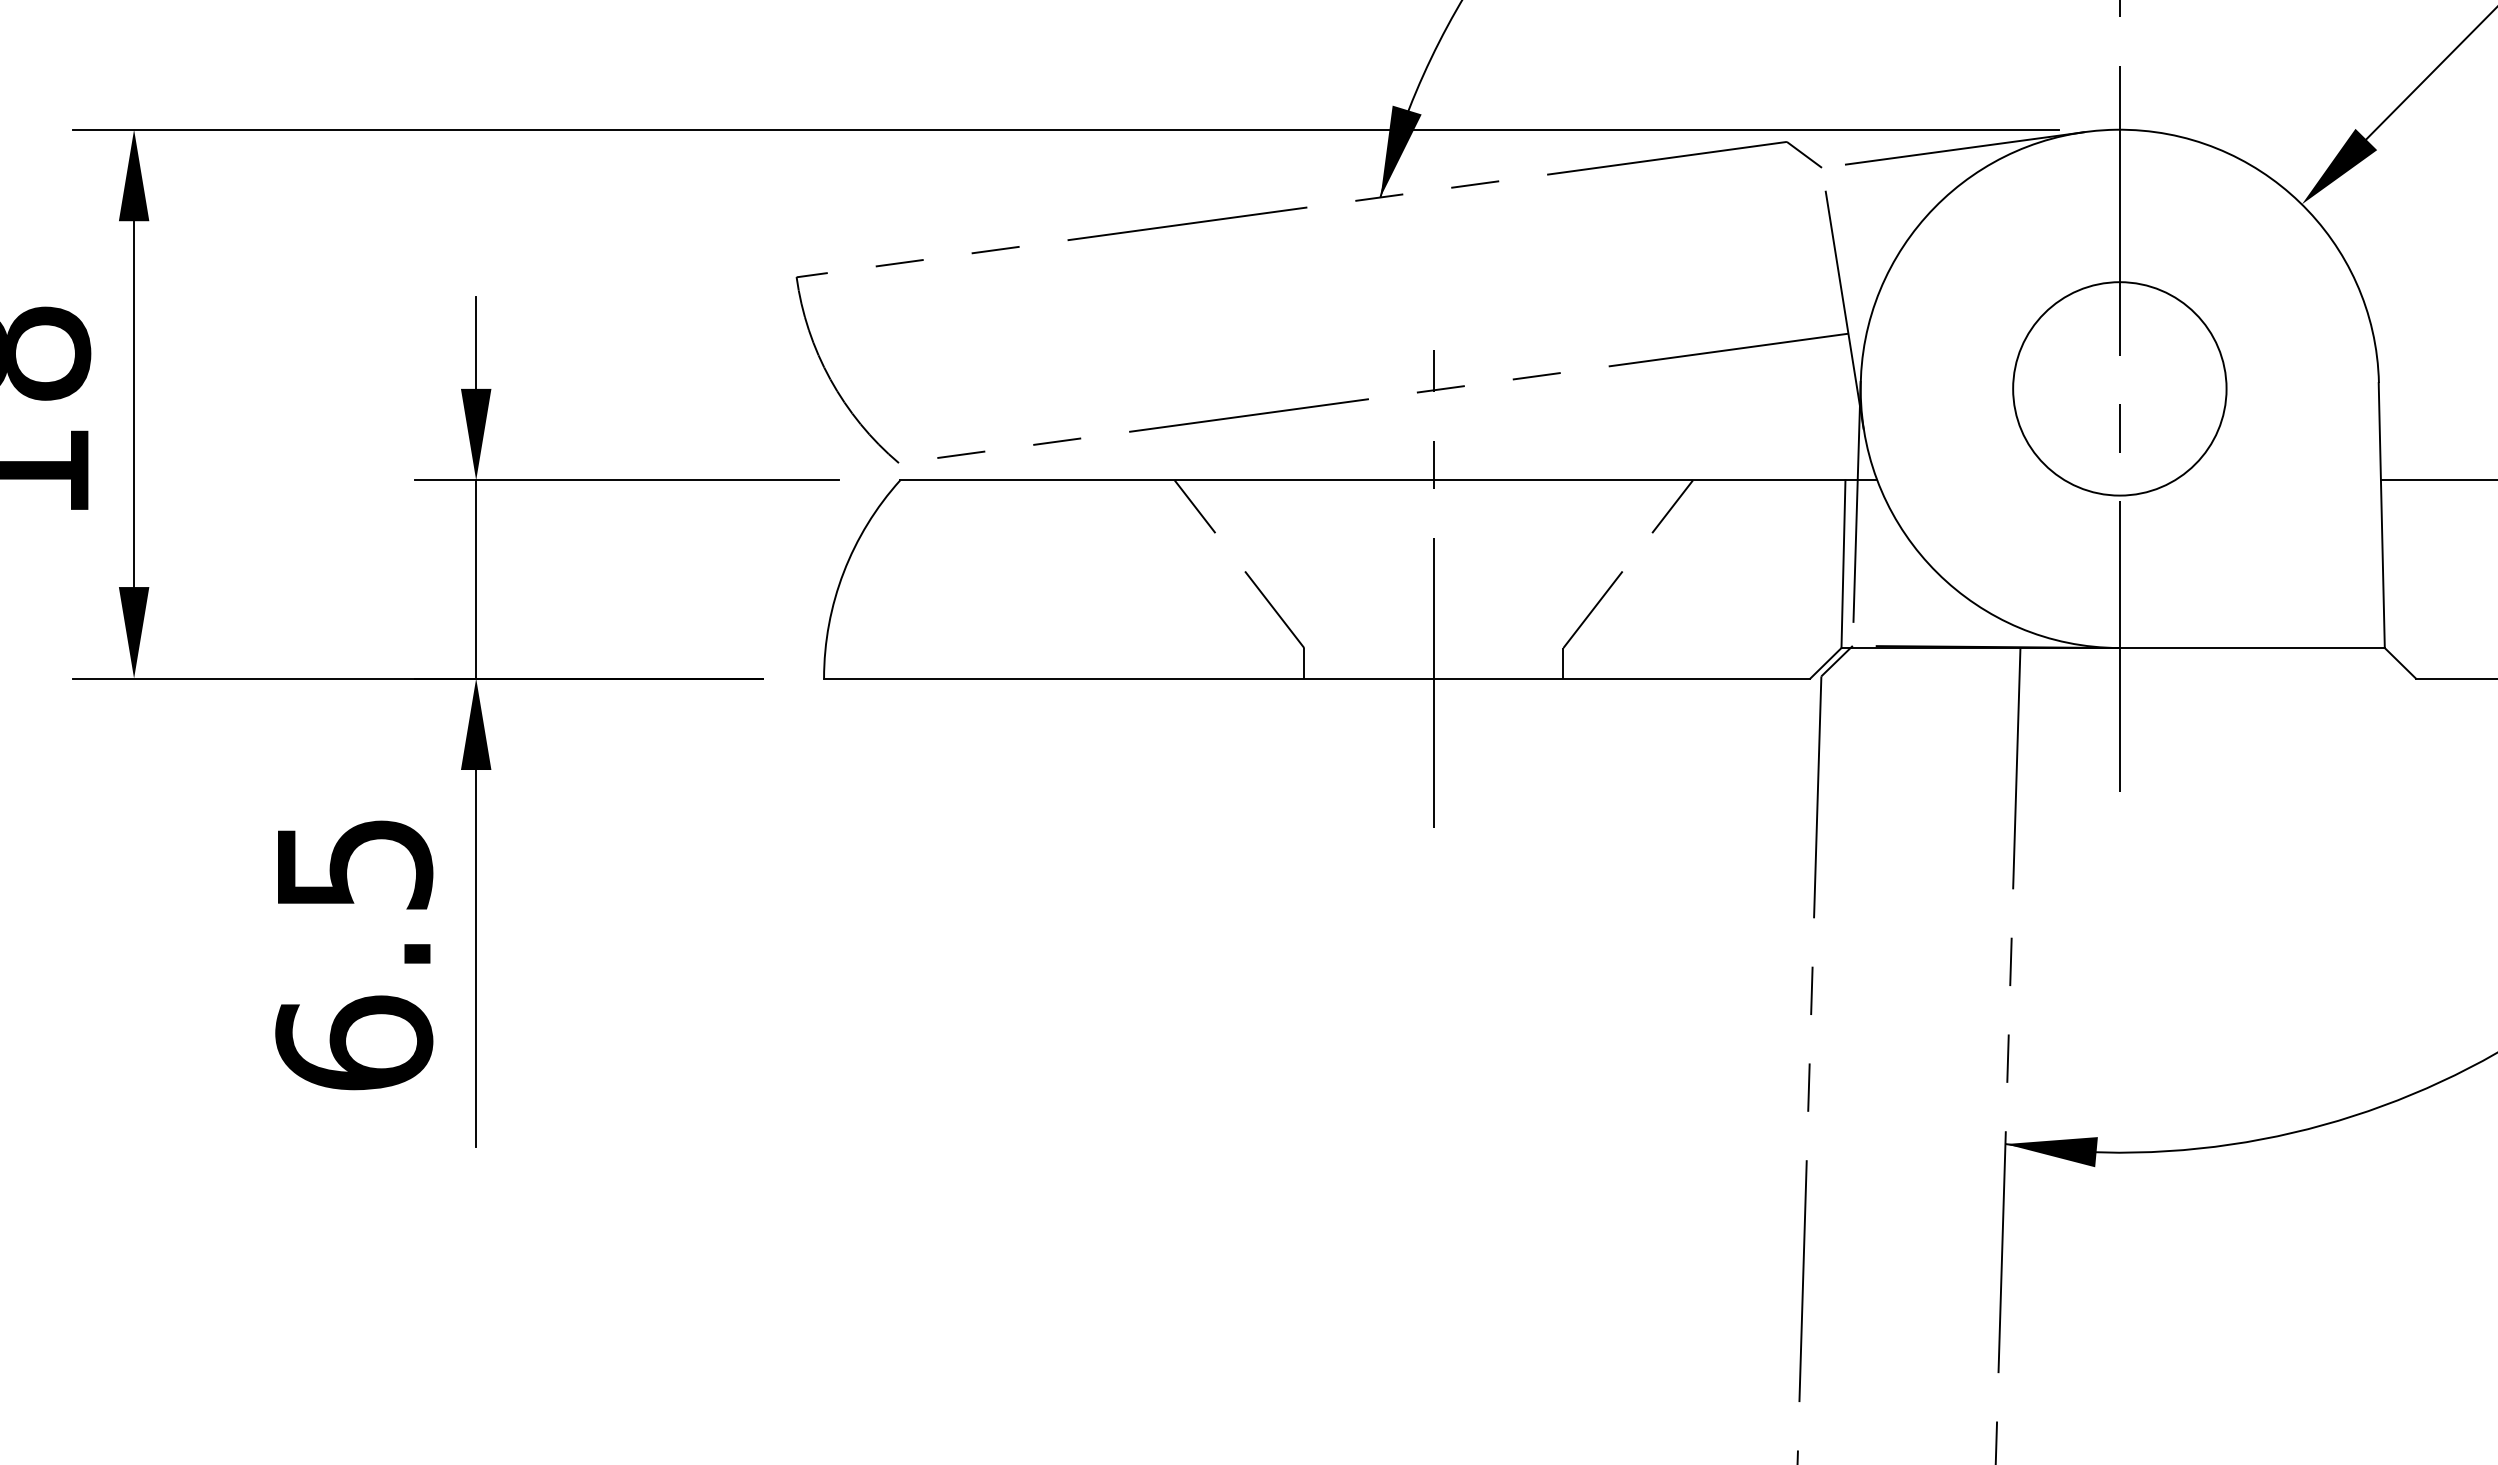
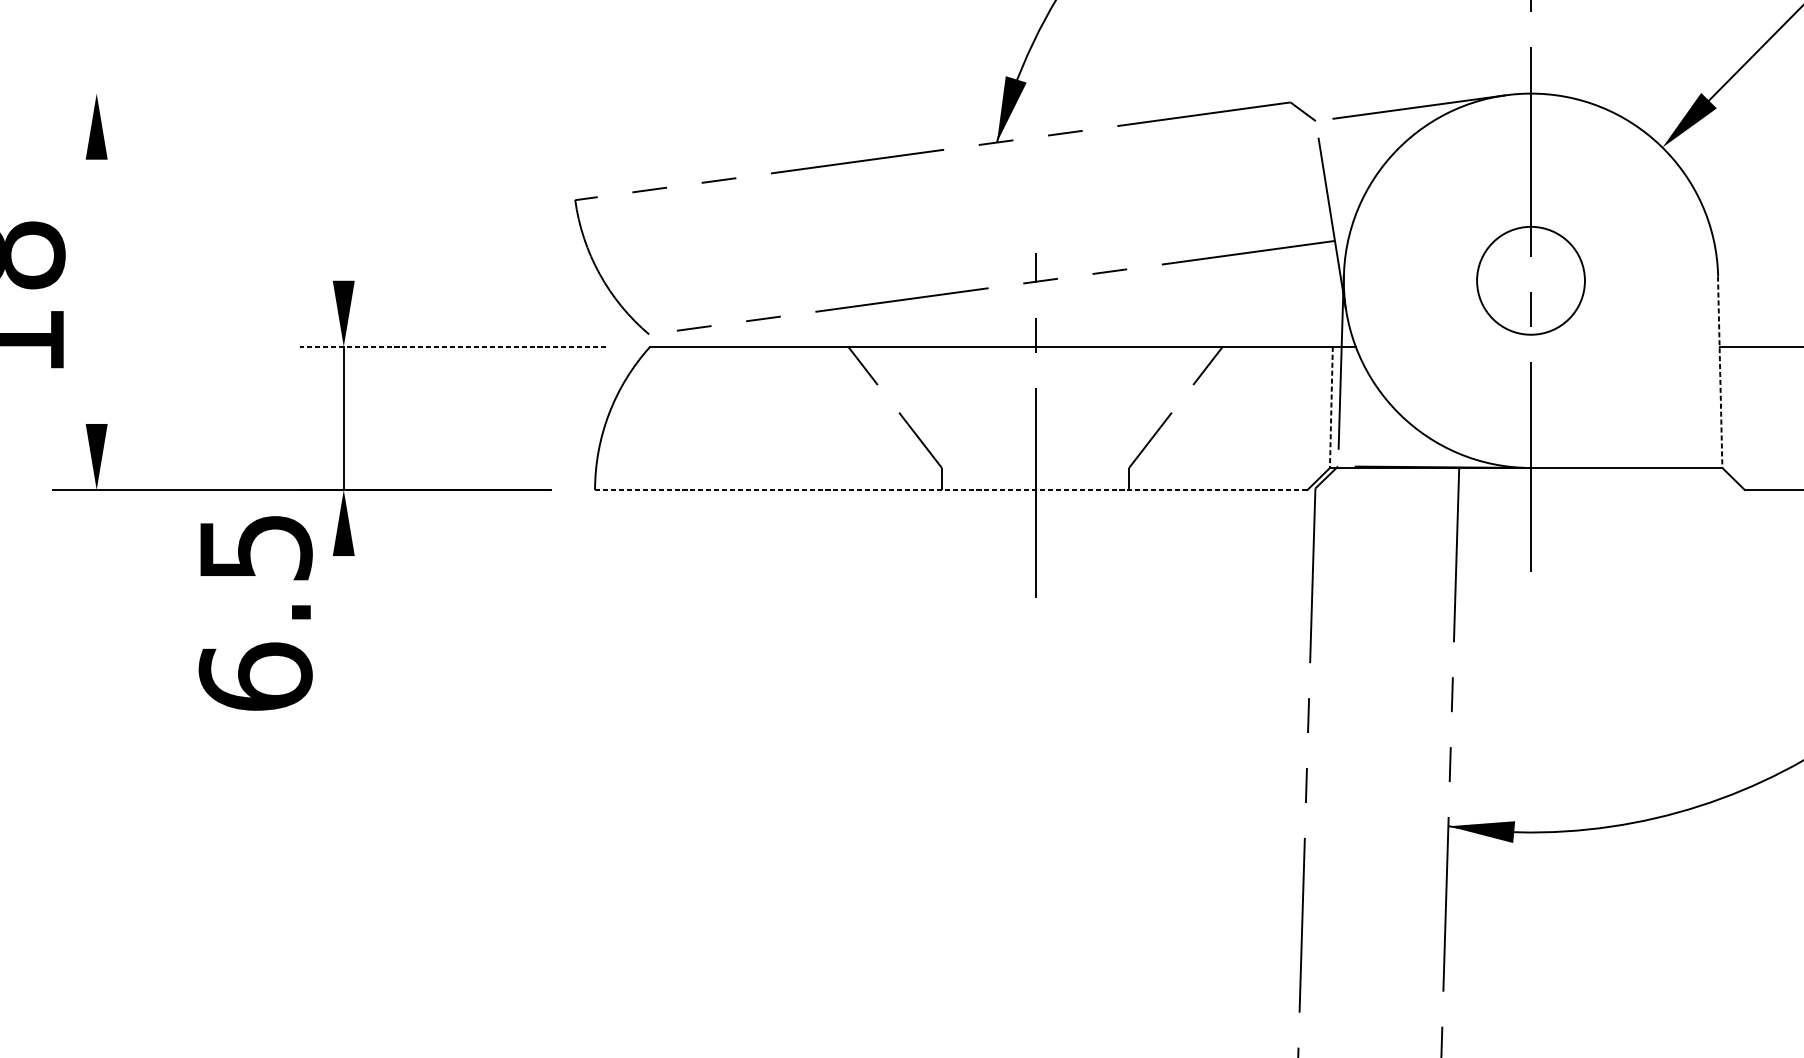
line: (1065, 129) -> (769, 93), removed
line: (476, 342) -> (344, 247), removed
circle: (2119, 388) -> (1530, 280), size x0.7
line: (134, 404) -> (96, 292), removed
line: (626, 480) -> (452, 346), solid -> dashed
line: (2381, 515) -> (1720, 372), solid -> dashed
line: (1843, 564) -> (1331, 407), solid -> dashed
line: (1317, 678) -> (951, 489), solid -> dashed
text: (354, 955) -> (255, 613), moved
line: (476, 958) -> (344, 692), removed

